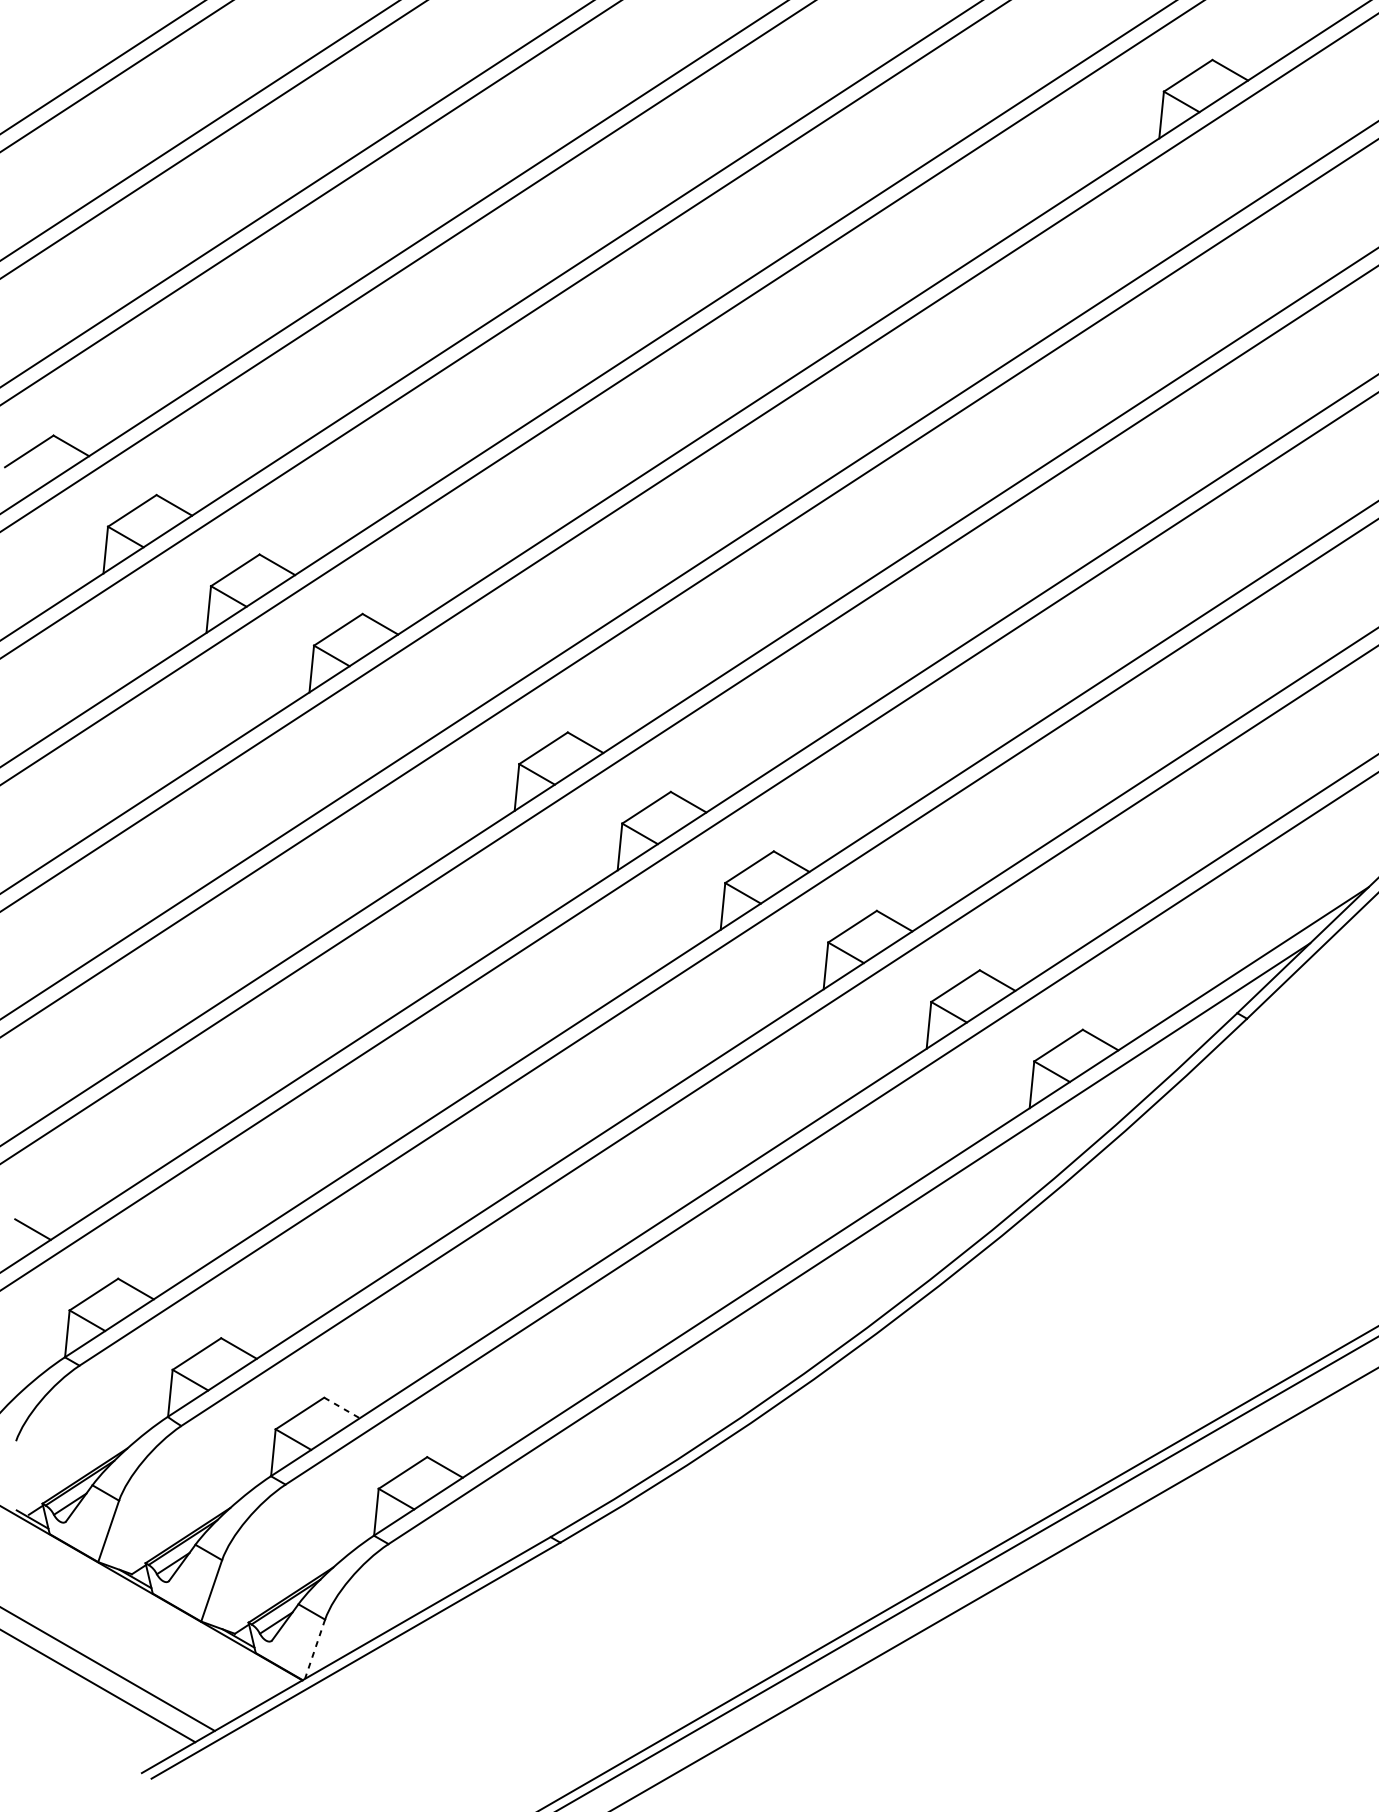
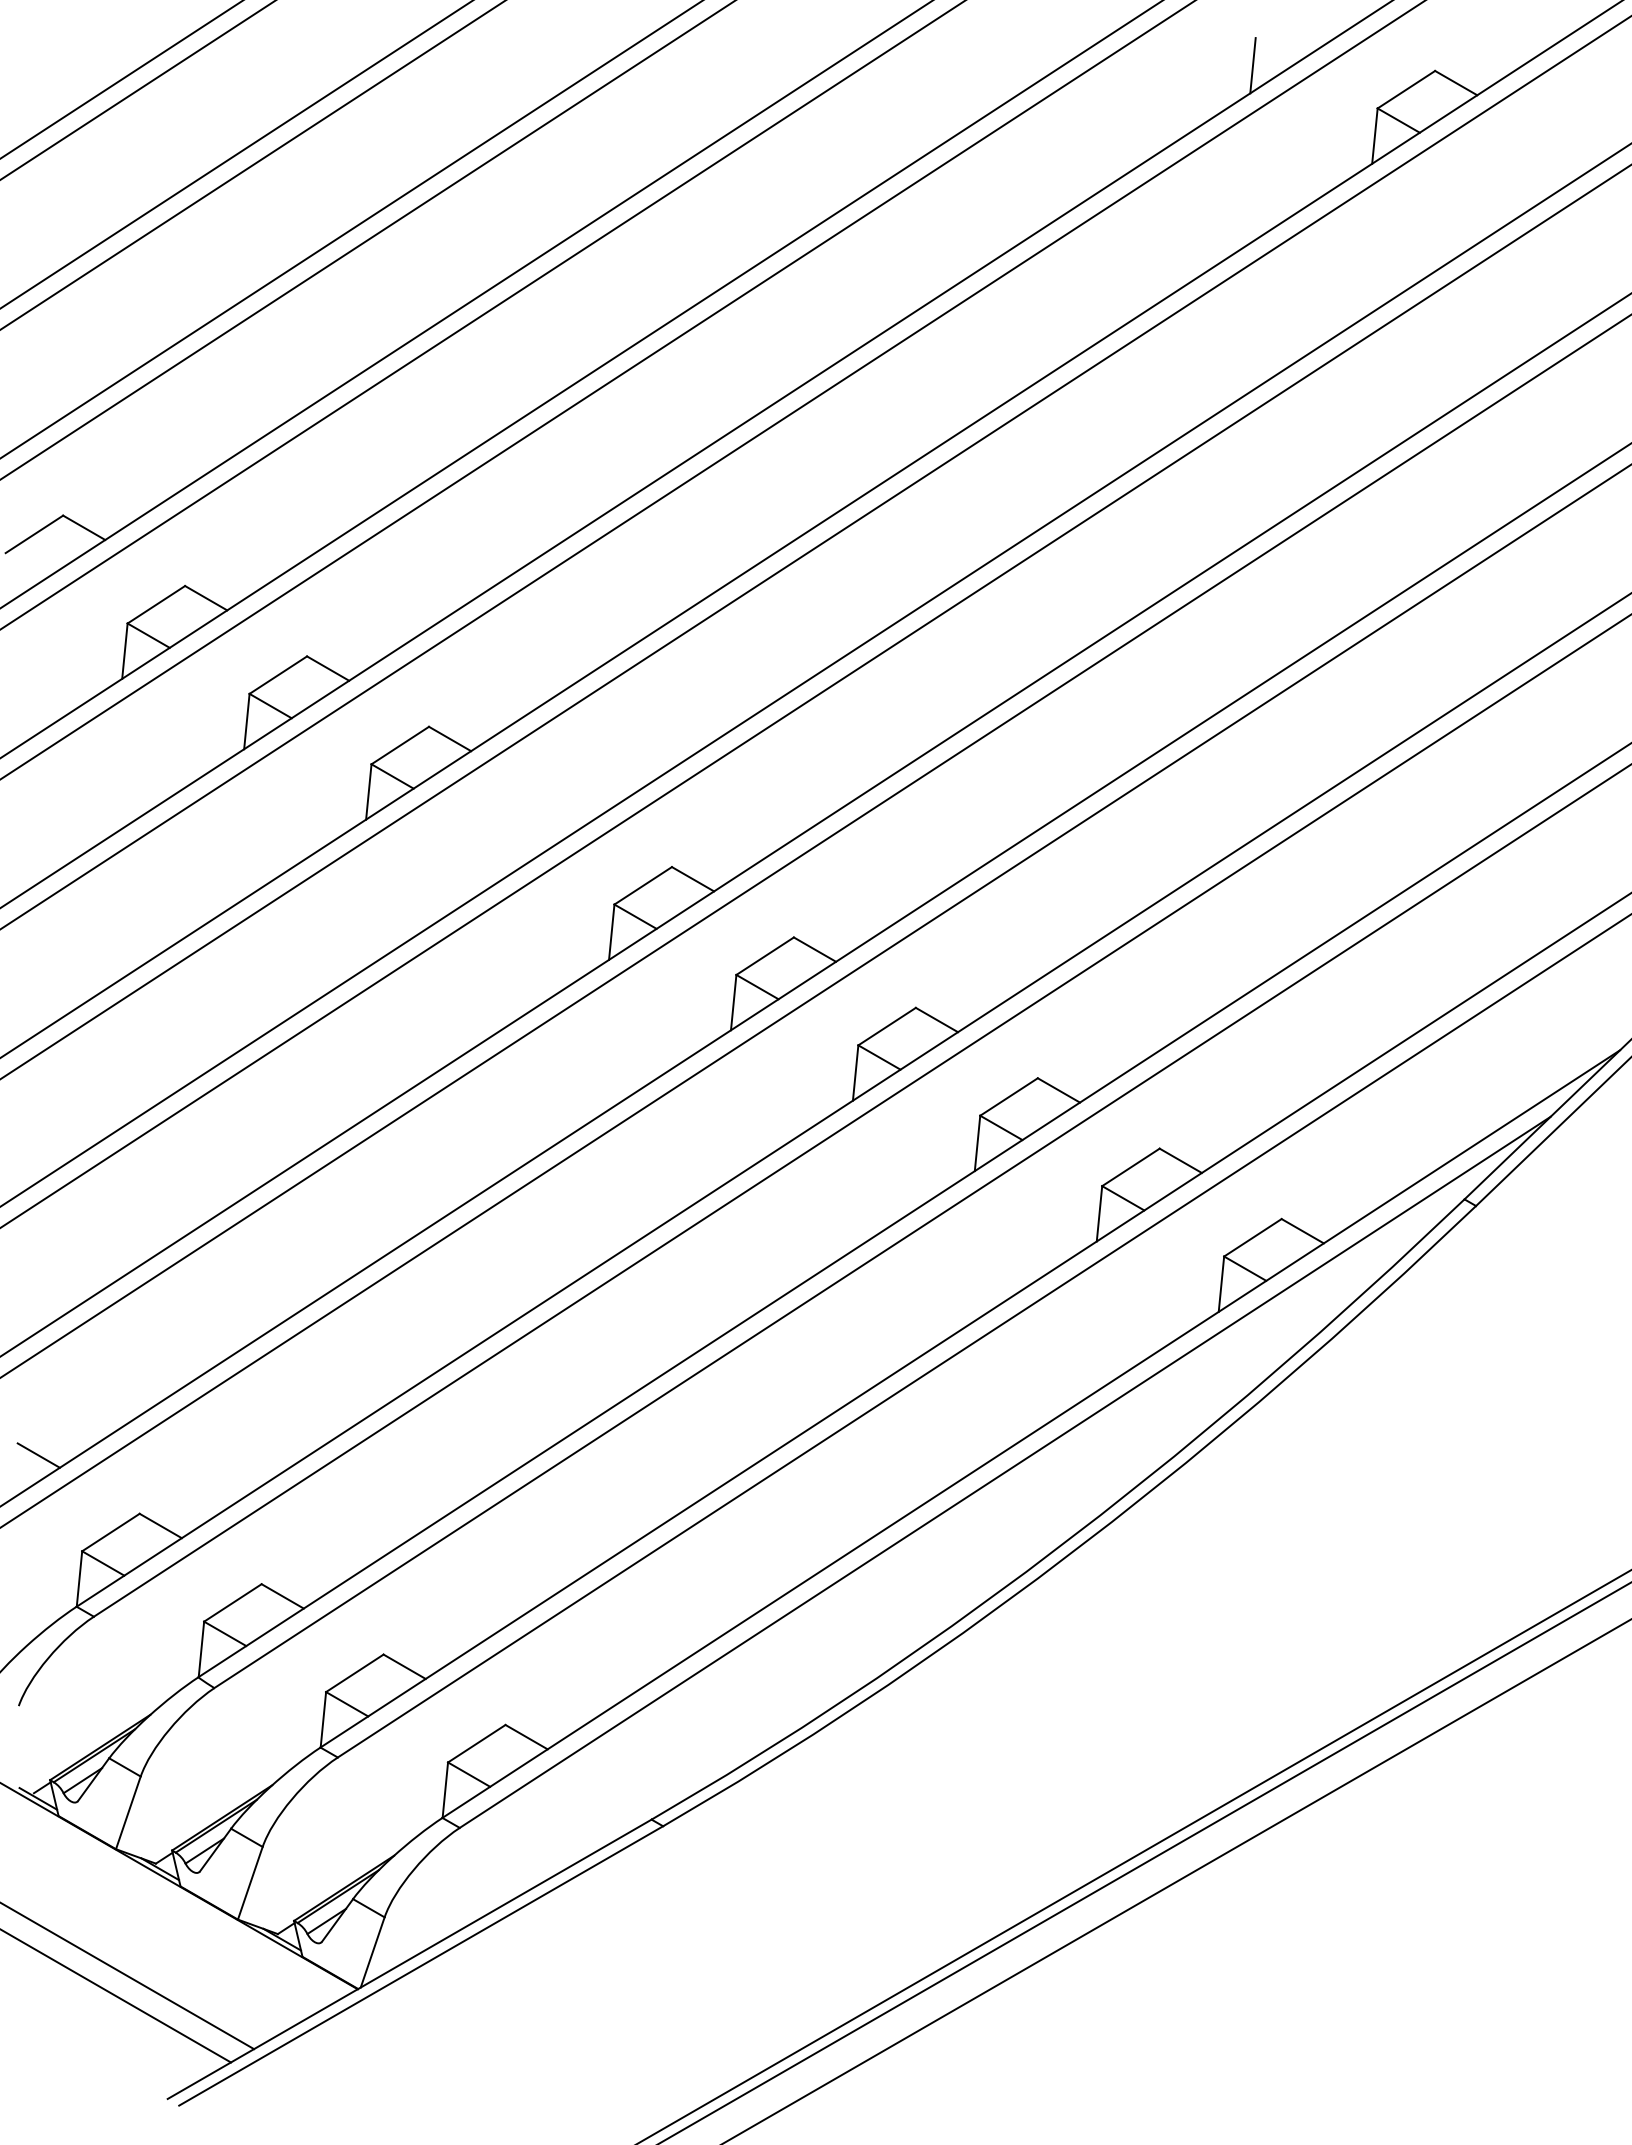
line: (1058, 55) -> (1252, 65), added
line: (342, 1408) -> (405, 1667), dashed -> solid
line: (314, 1649) -> (372, 1952), dashed -> solid

